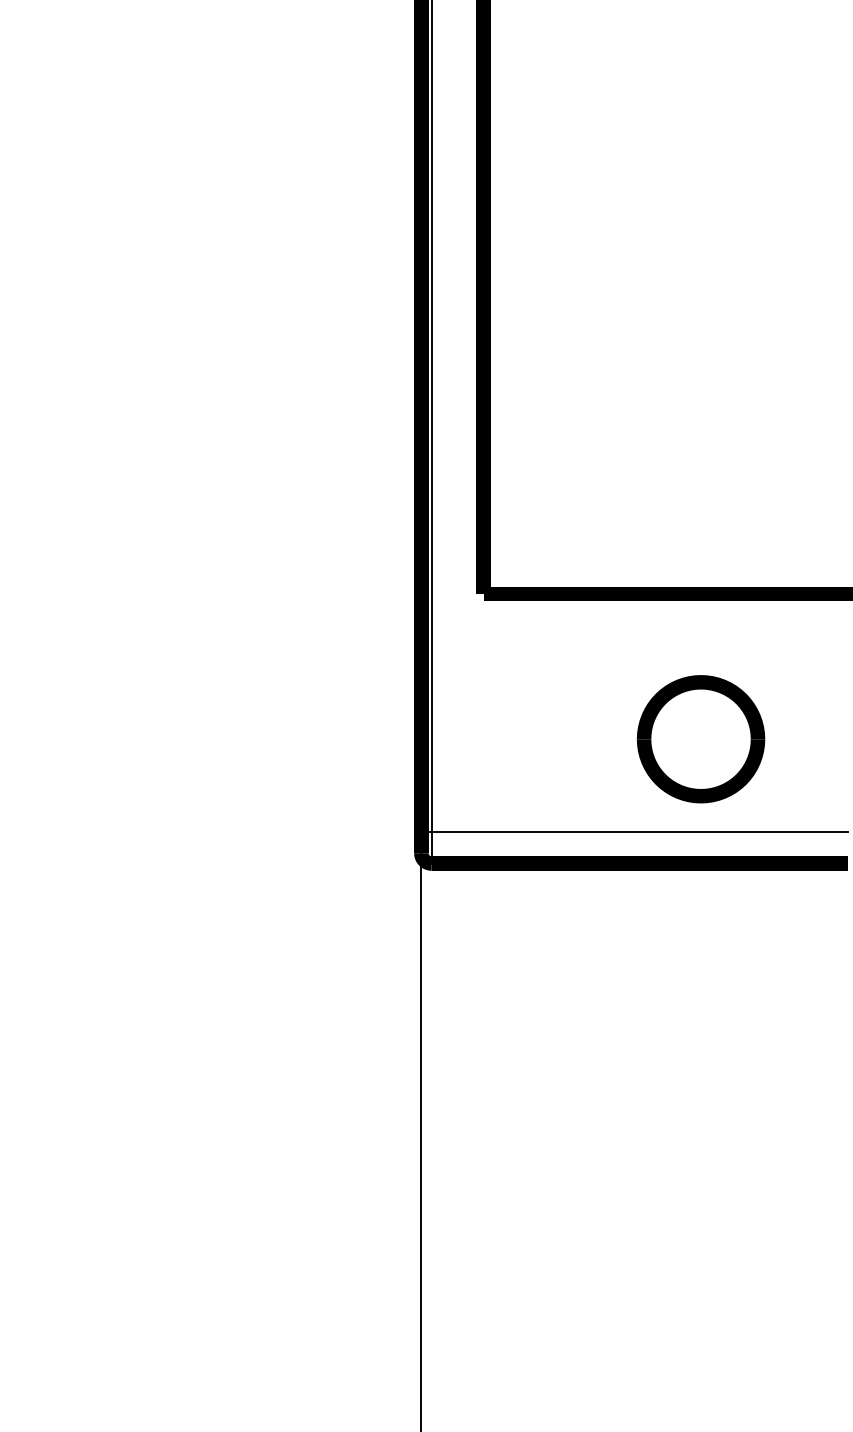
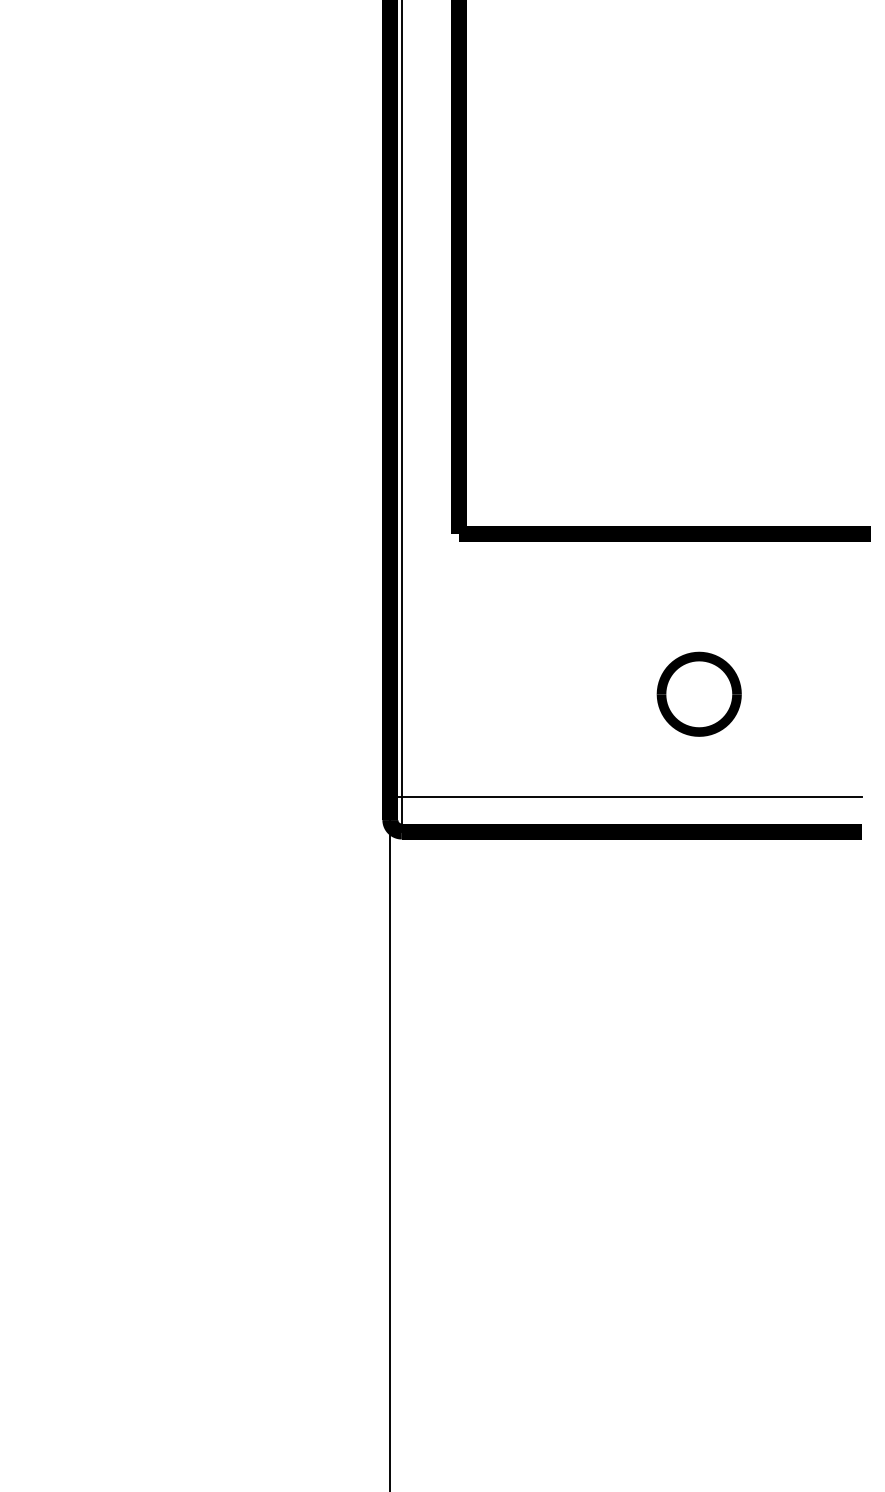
part: (700, 739) -> (698, 694), size x0.6

